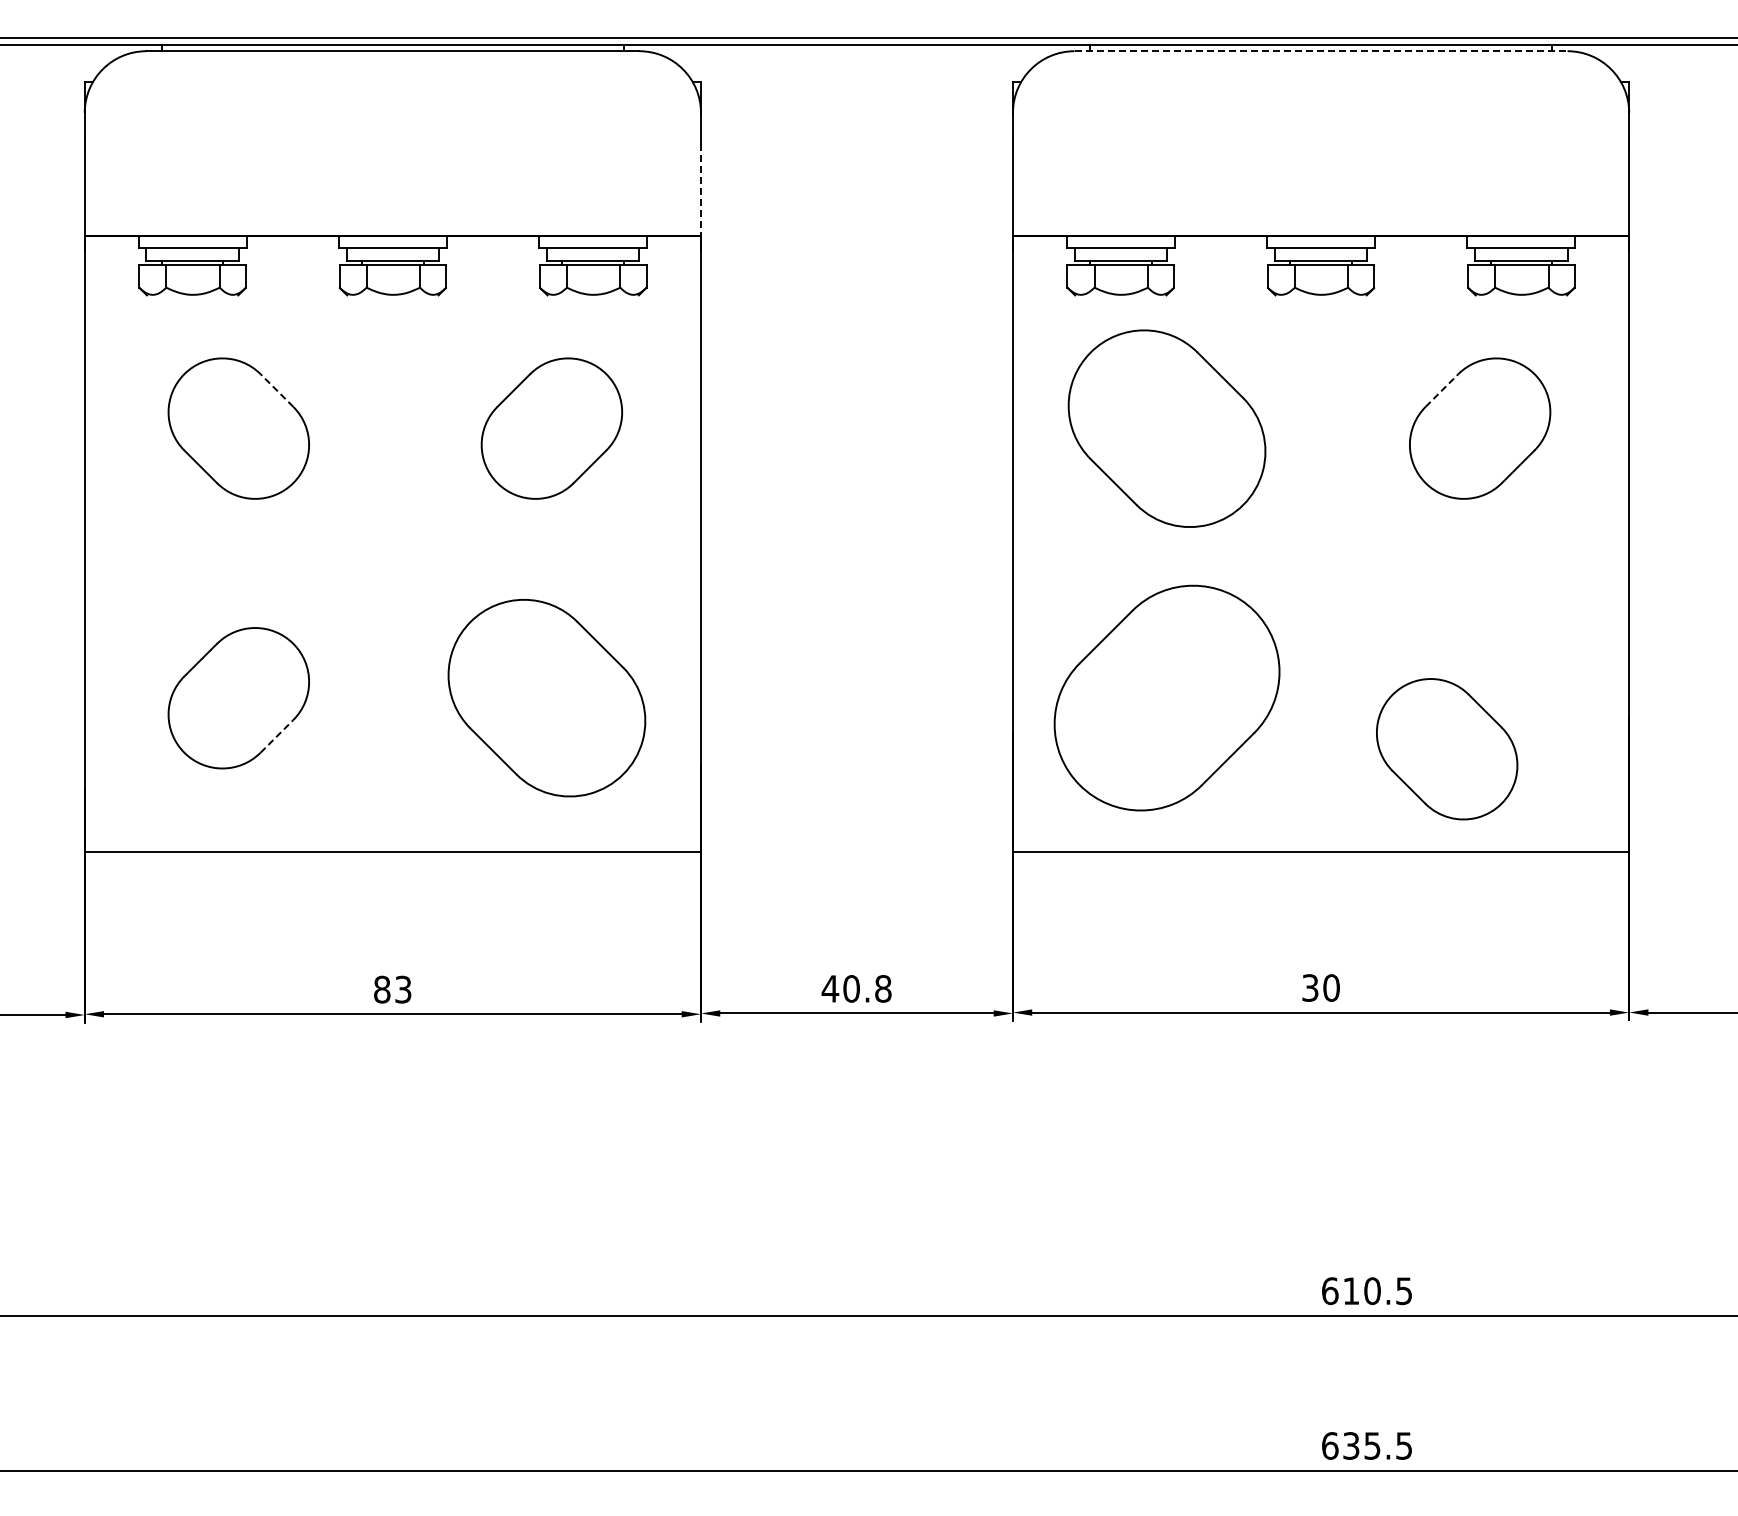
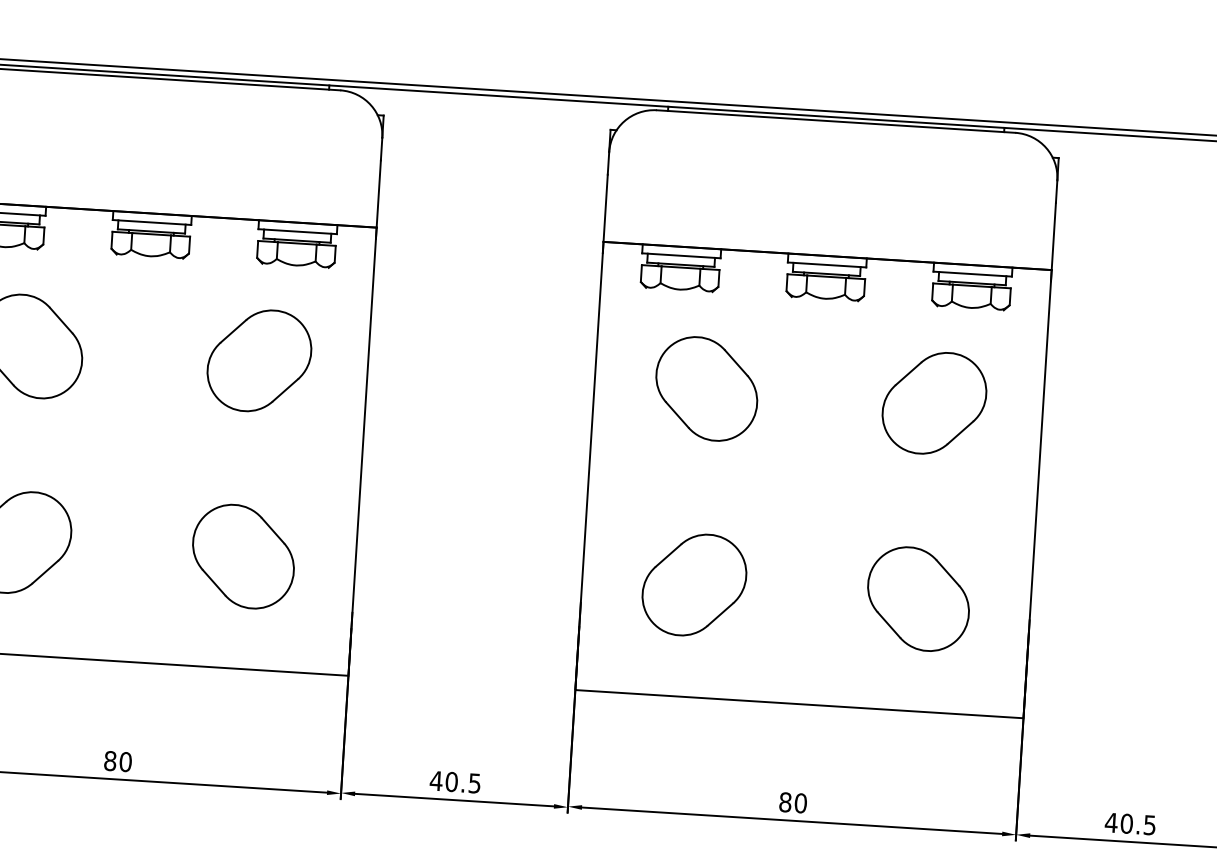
line: (1321, 51) -> (836, 121), dashed -> solid
line: (700, 190) -> (378, 194), dashed -> solid
line: (276, 390) -> (60, 320), dashed -> solid
line: (1442, 390) -> (908, 373), dashed -> solid
part: (1166, 428) -> (706, 388), size x0.71
part: (546, 698) -> (243, 556), size x0.71
part: (1166, 698) -> (694, 585), size x0.62
line: (277, 736) -> (45, 572), dashed -> solid
part: (1447, 749) -> (918, 599), moved
text: (1310, 987) -> (785, 801), 30 -> 80
text: (883, 988) -> (474, 783), 40.8 -> 40.5
text: (403, 989) -> (125, 761), 83 -> 80

